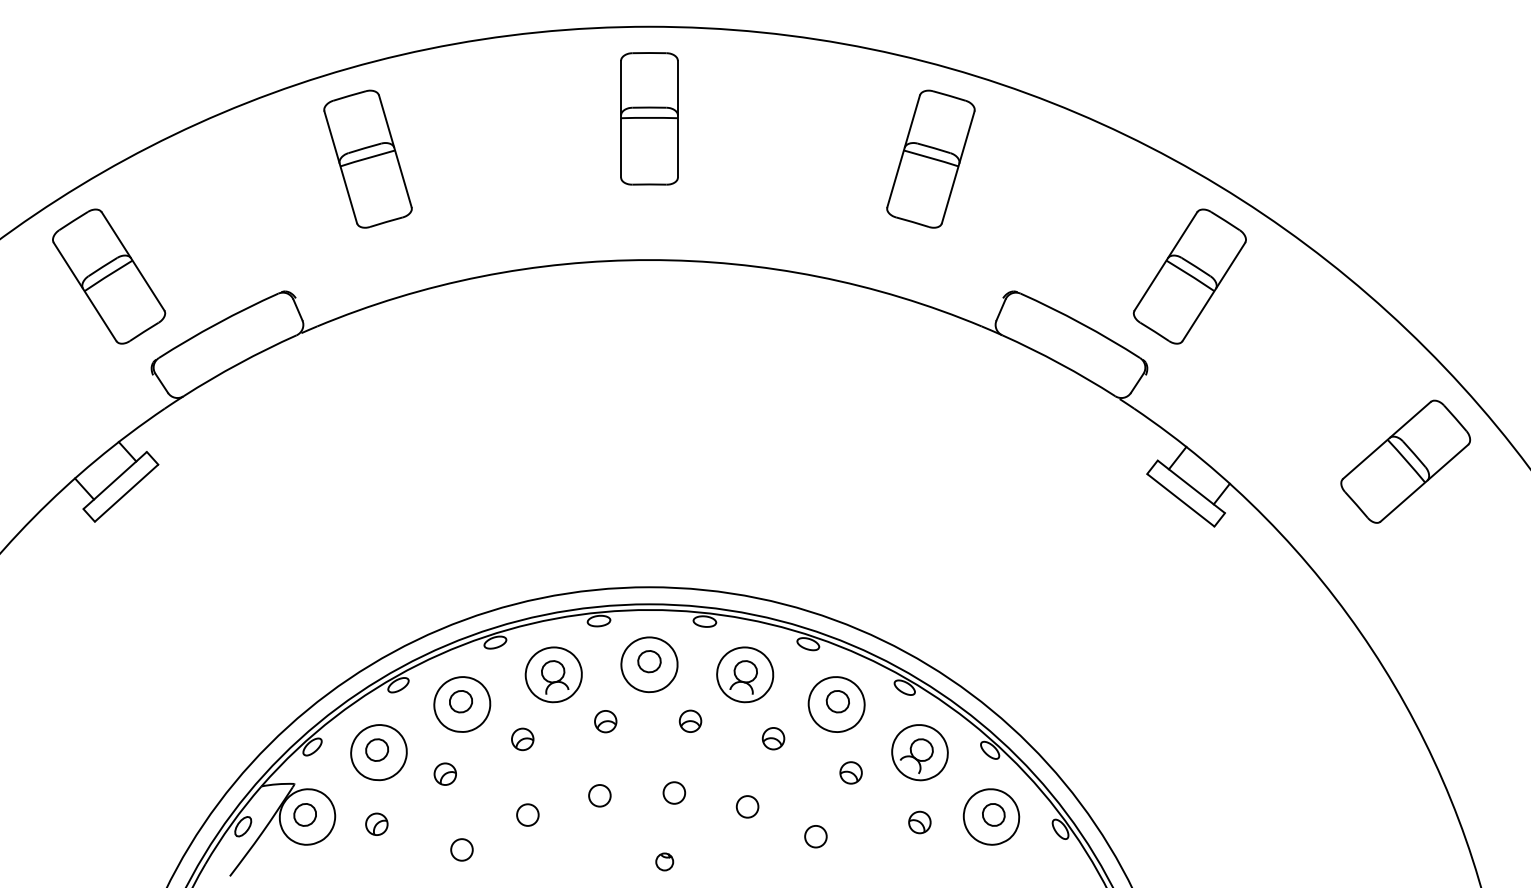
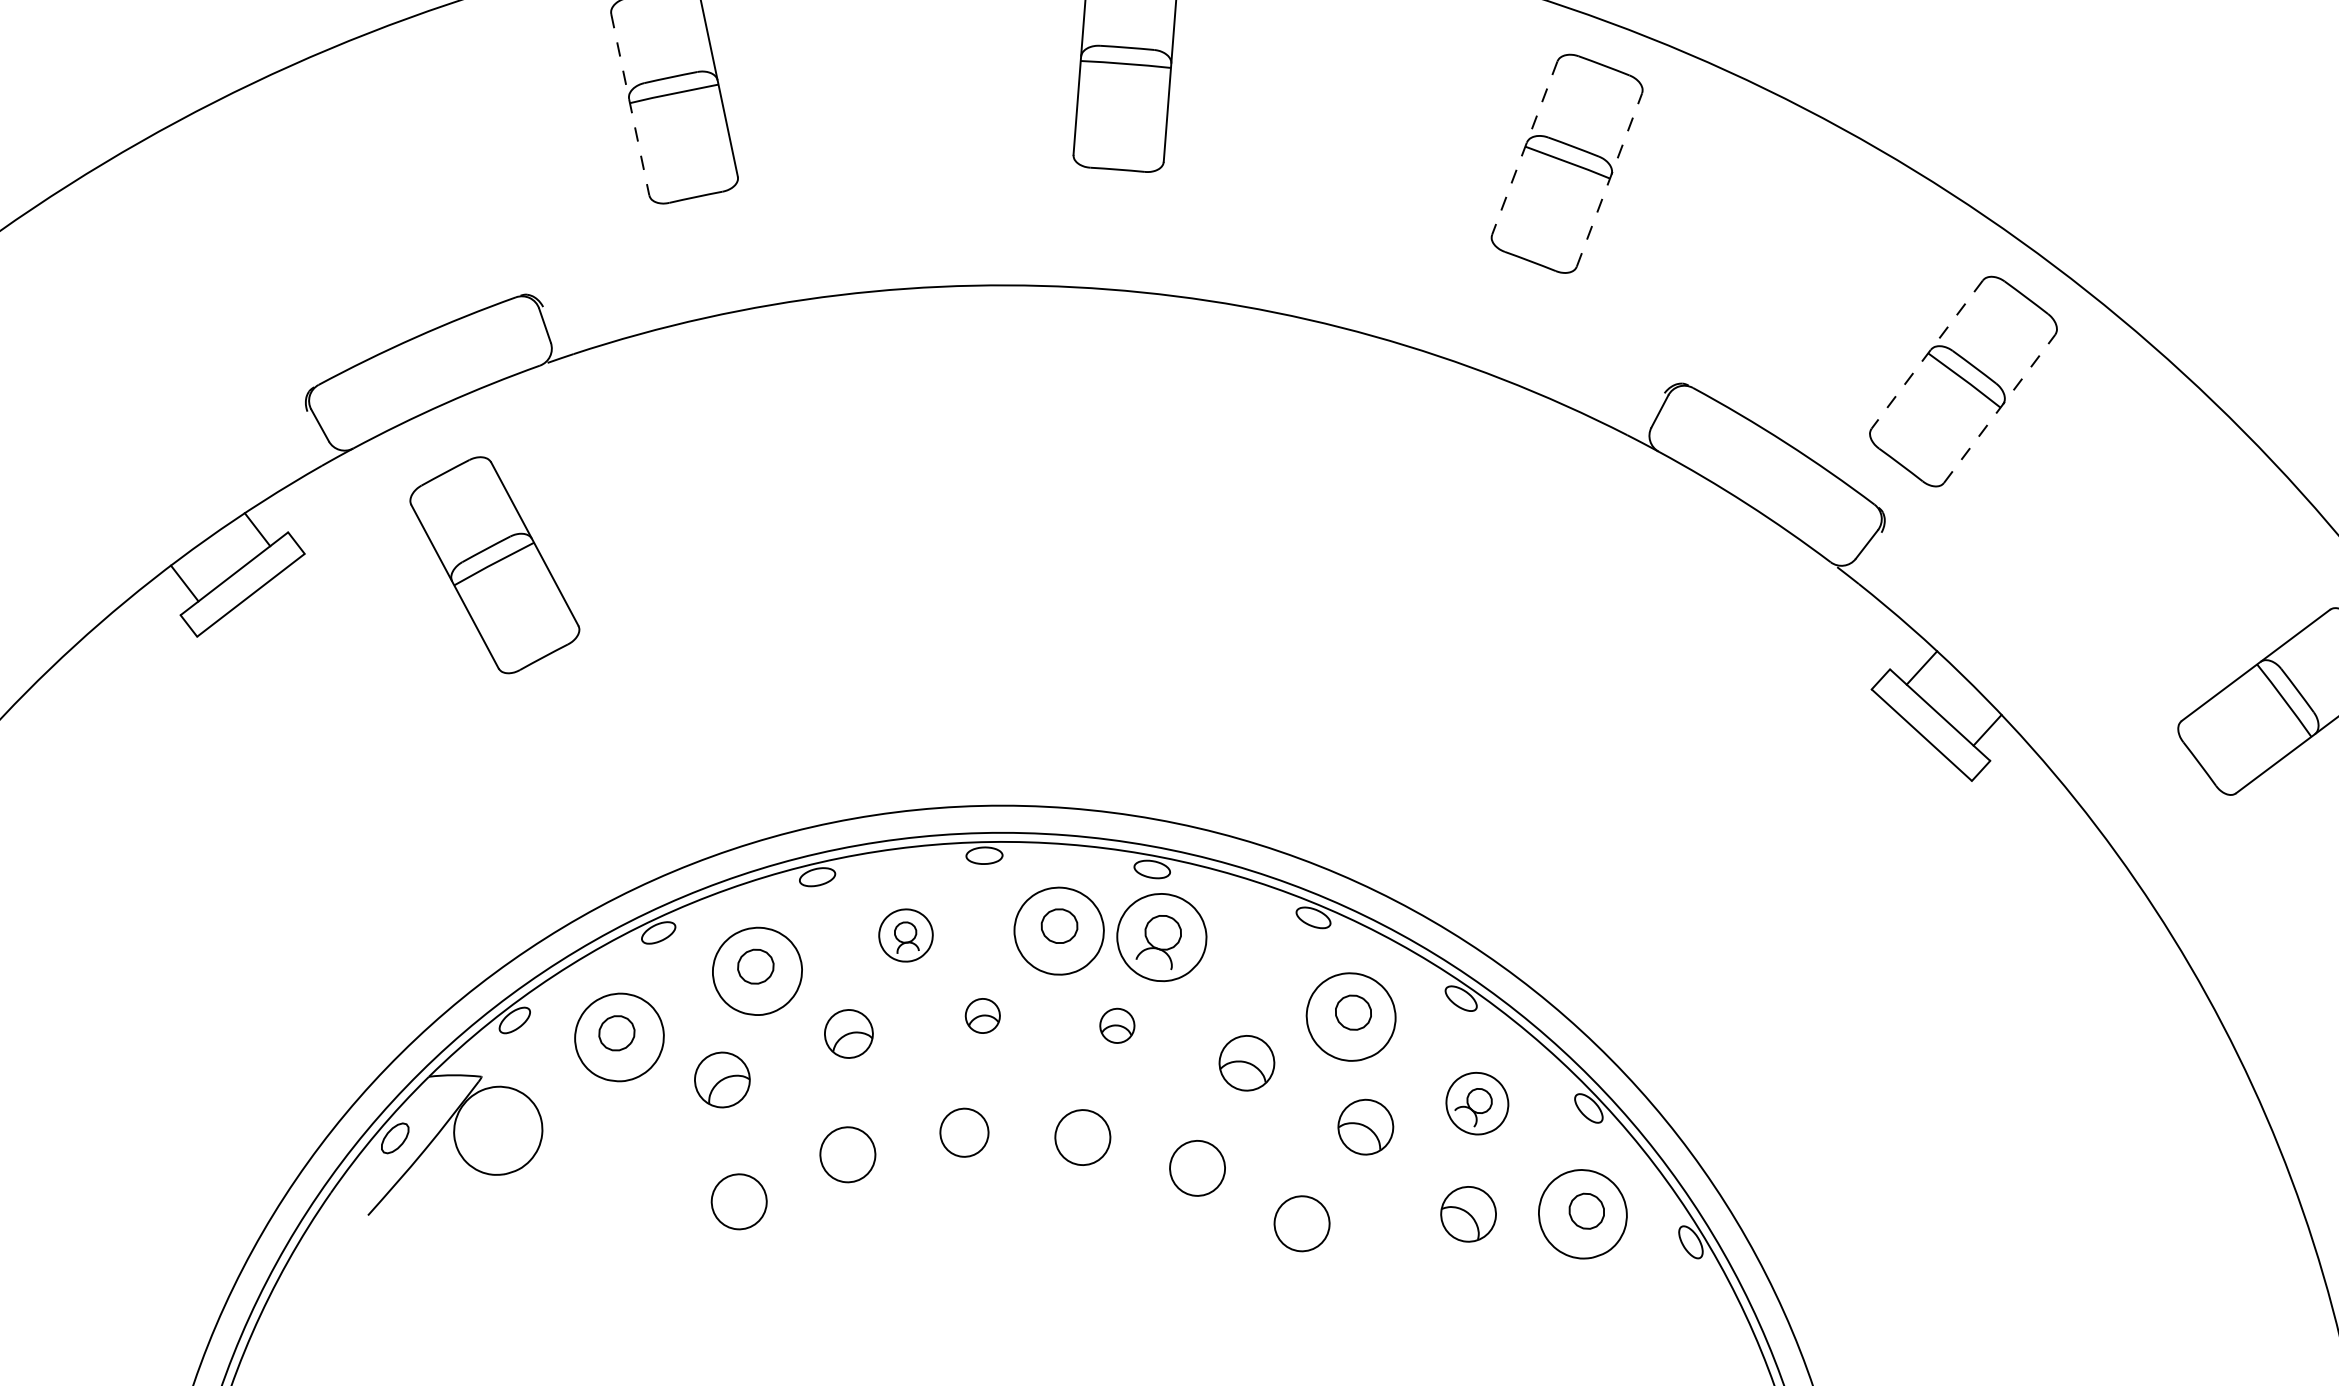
line: (903, 151) -> (1524, 148), solid -> dashed
line: (958, 166) -> (1609, 178), solid -> dashed
line: (340, 167) -> (629, 104), solid -> dashed
line: (1165, 261) -> (1926, 354), solid -> dashed
part: (109, 276) -> (495, 565), moved
line: (1214, 291) -> (2000, 408), solid -> dashed
part: (553, 674) -> (905, 934), size x0.6
part: (745, 674) -> (1162, 937), moved
part: (773, 738) -> (1246, 1063), size x1.6
part: (522, 739) -> (848, 1034), size x1.4
part: (919, 752) -> (1476, 1103), size x0.7
part: (850, 772) -> (1364, 1126), size x1.6
part: (444, 773) -> (720, 1078), size x1.6
circle: (674, 792) -> (1083, 1136), size x1.6
circle: (599, 795) -> (963, 1132), size x1.4
circle: (747, 806) -> (1197, 1167), size x1.6
part: (304, 814) -> (493, 1126), removed
circle: (527, 814) -> (847, 1153), size x1.6
part: (919, 822) -> (1468, 1214), size x1.6
part: (376, 823) -> (606, 1149), removed
circle: (815, 836) -> (1301, 1223), size x1.6
circle: (461, 849) -> (738, 1201), size x1.6
part: (664, 861) -> (1058, 1244), removed

